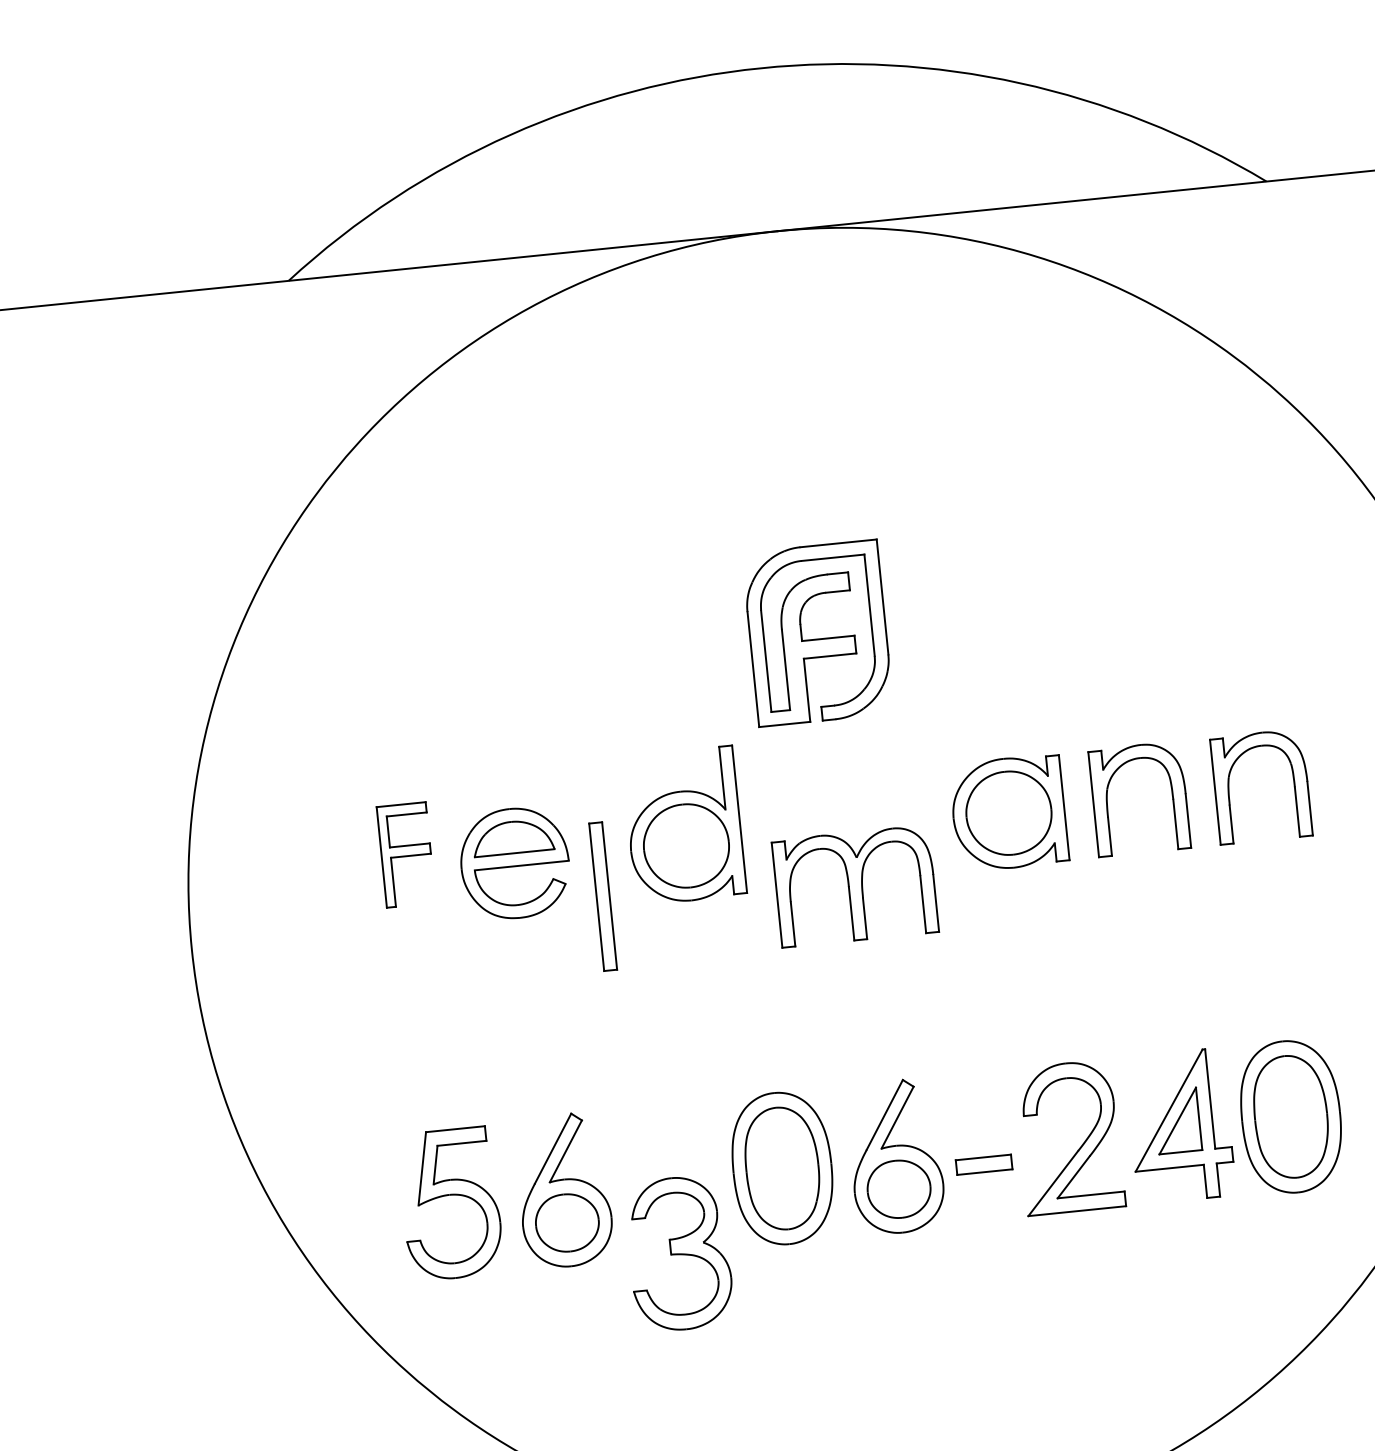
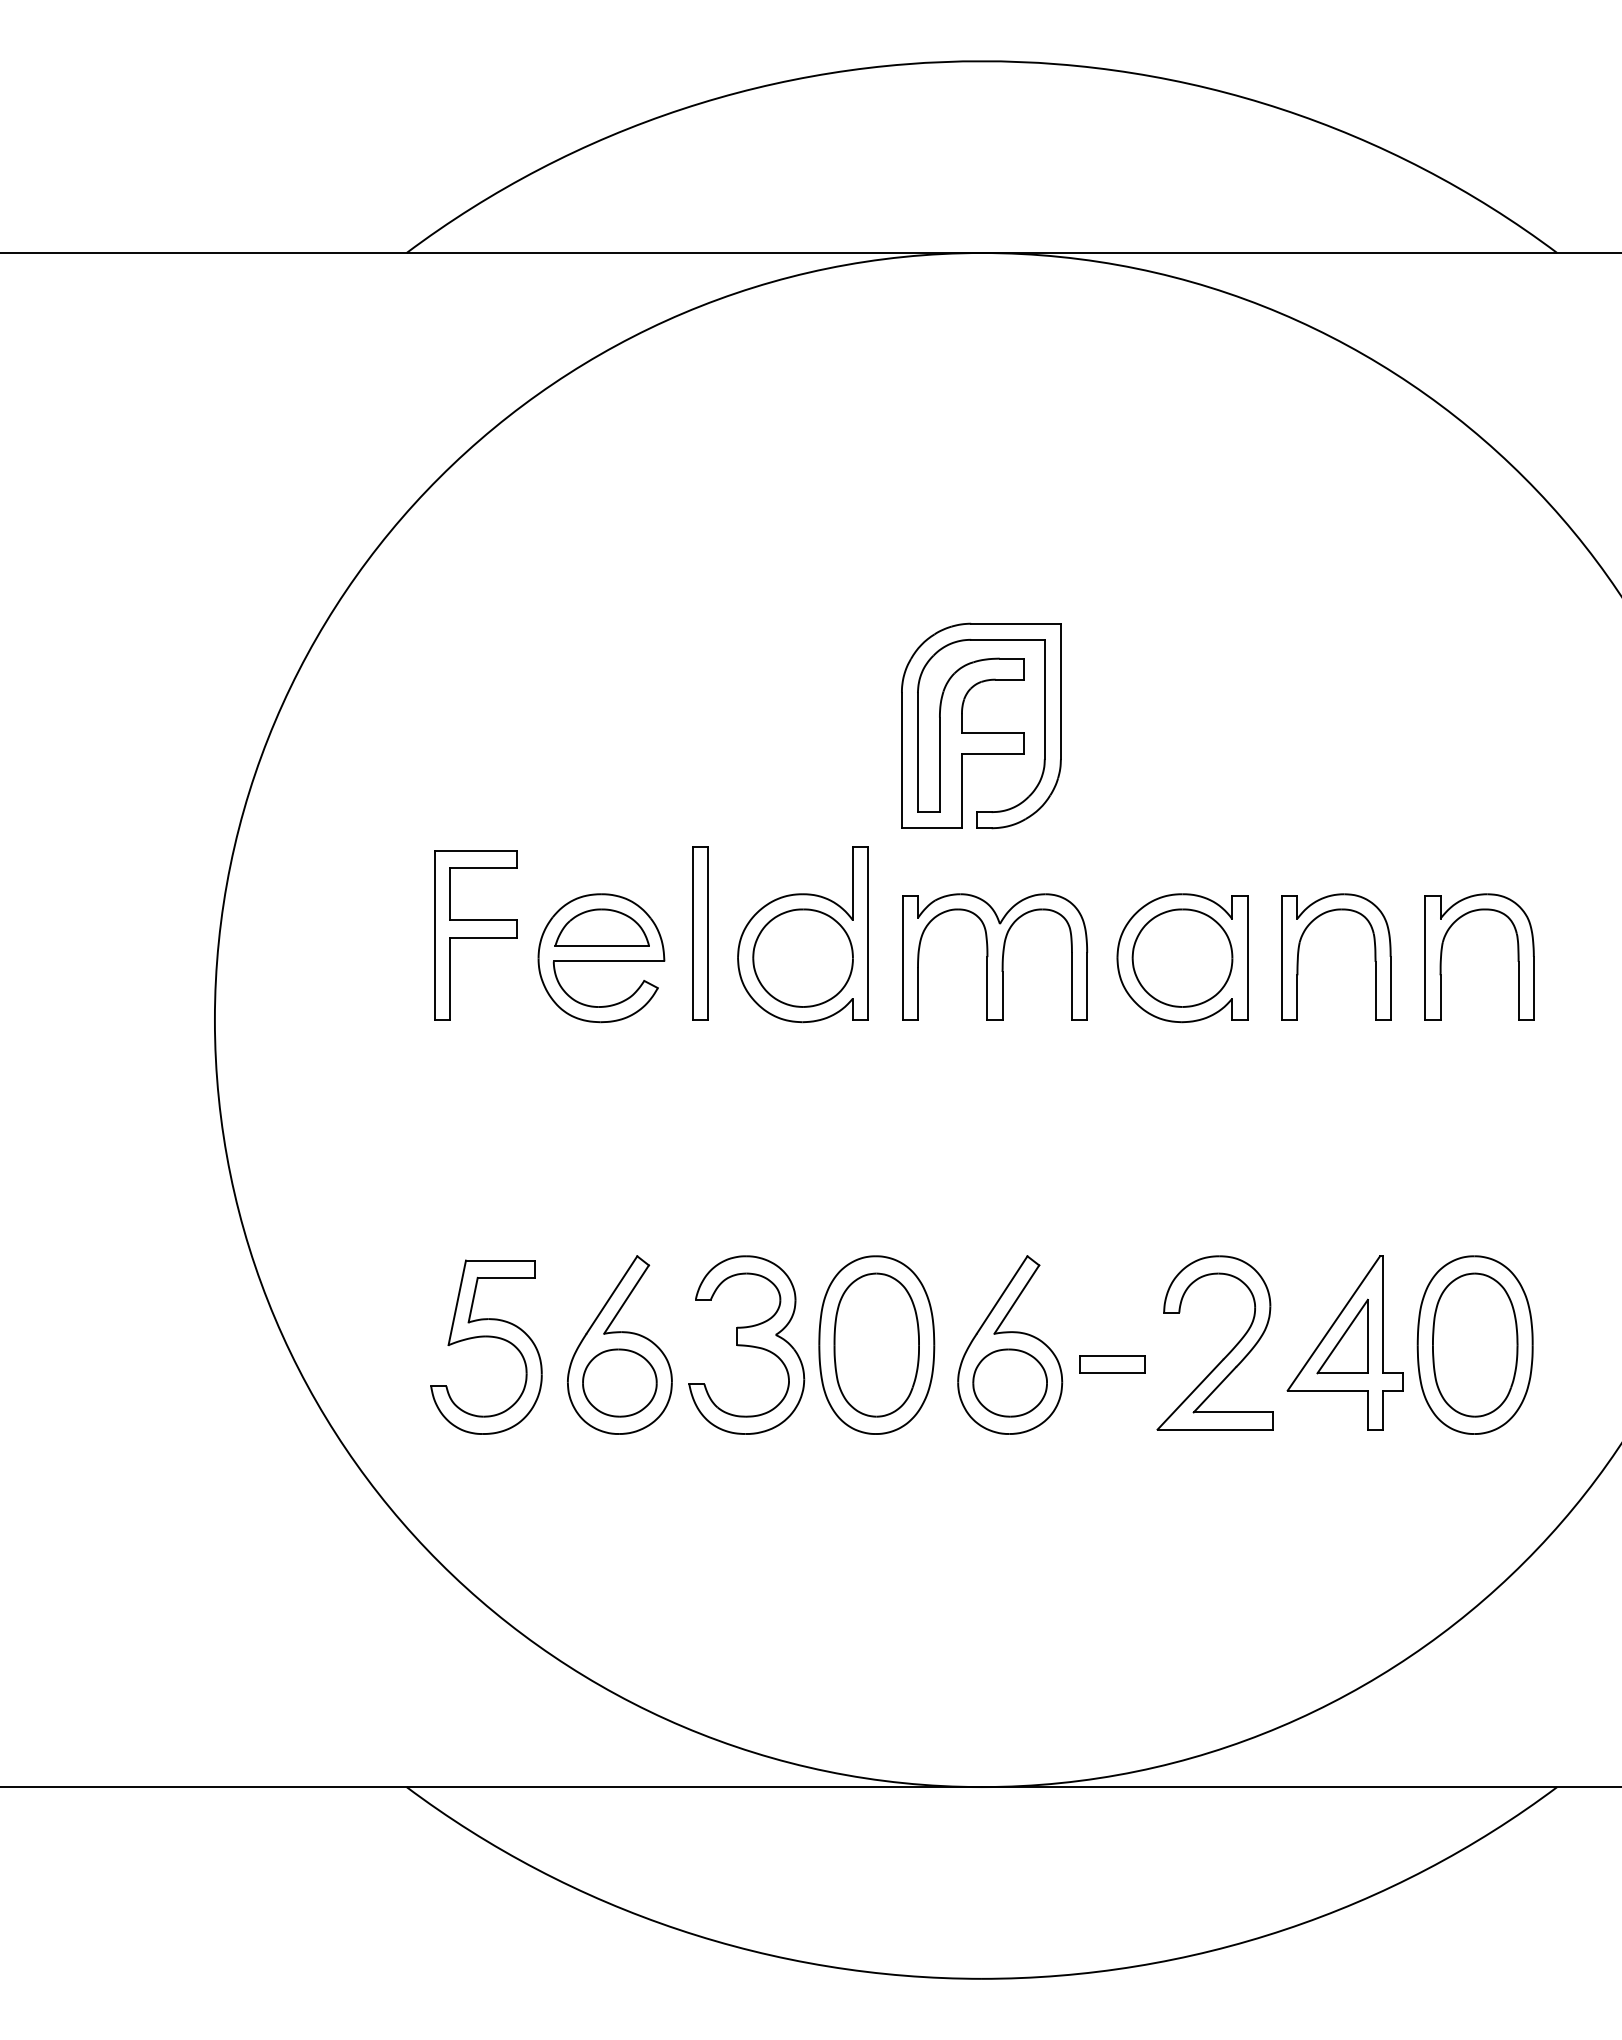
part: (406, 855) -> (475, 935), size x1.43
part: (855, 885) -> (995, 956), moved
part: (603, 896) -> (700, 933), moved
part: (679, 1253) -> (746, 1344), moved

